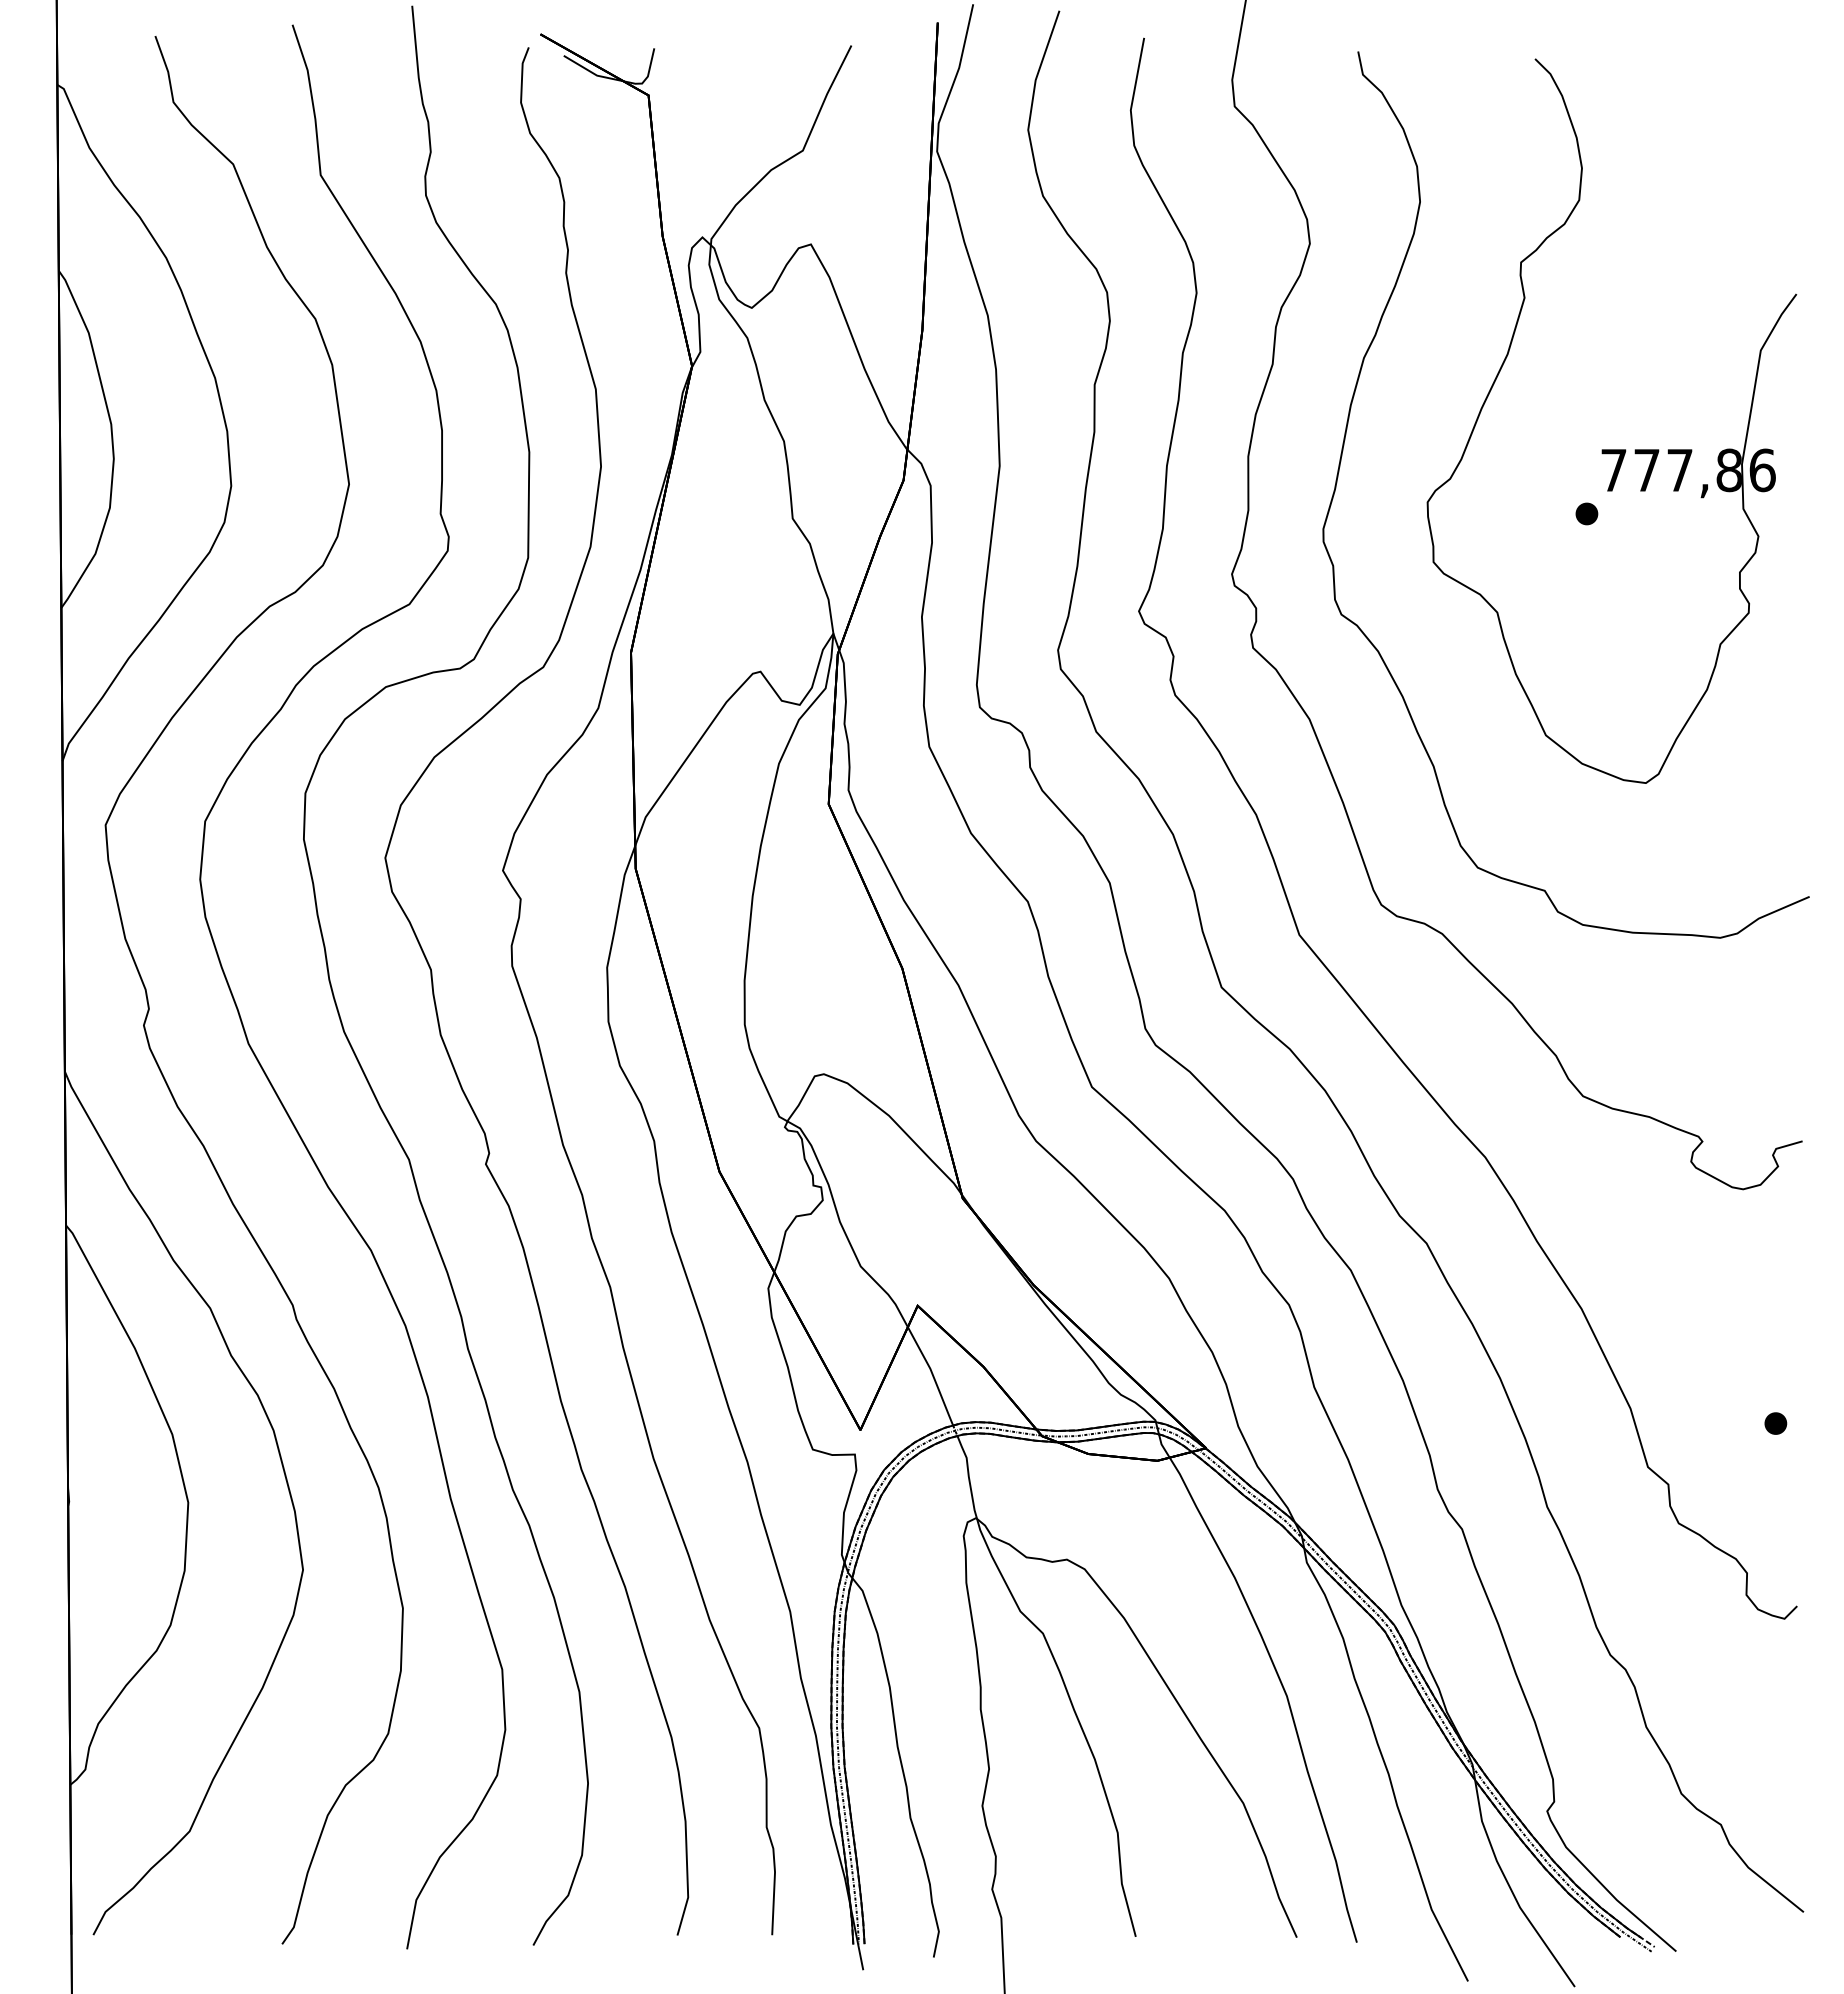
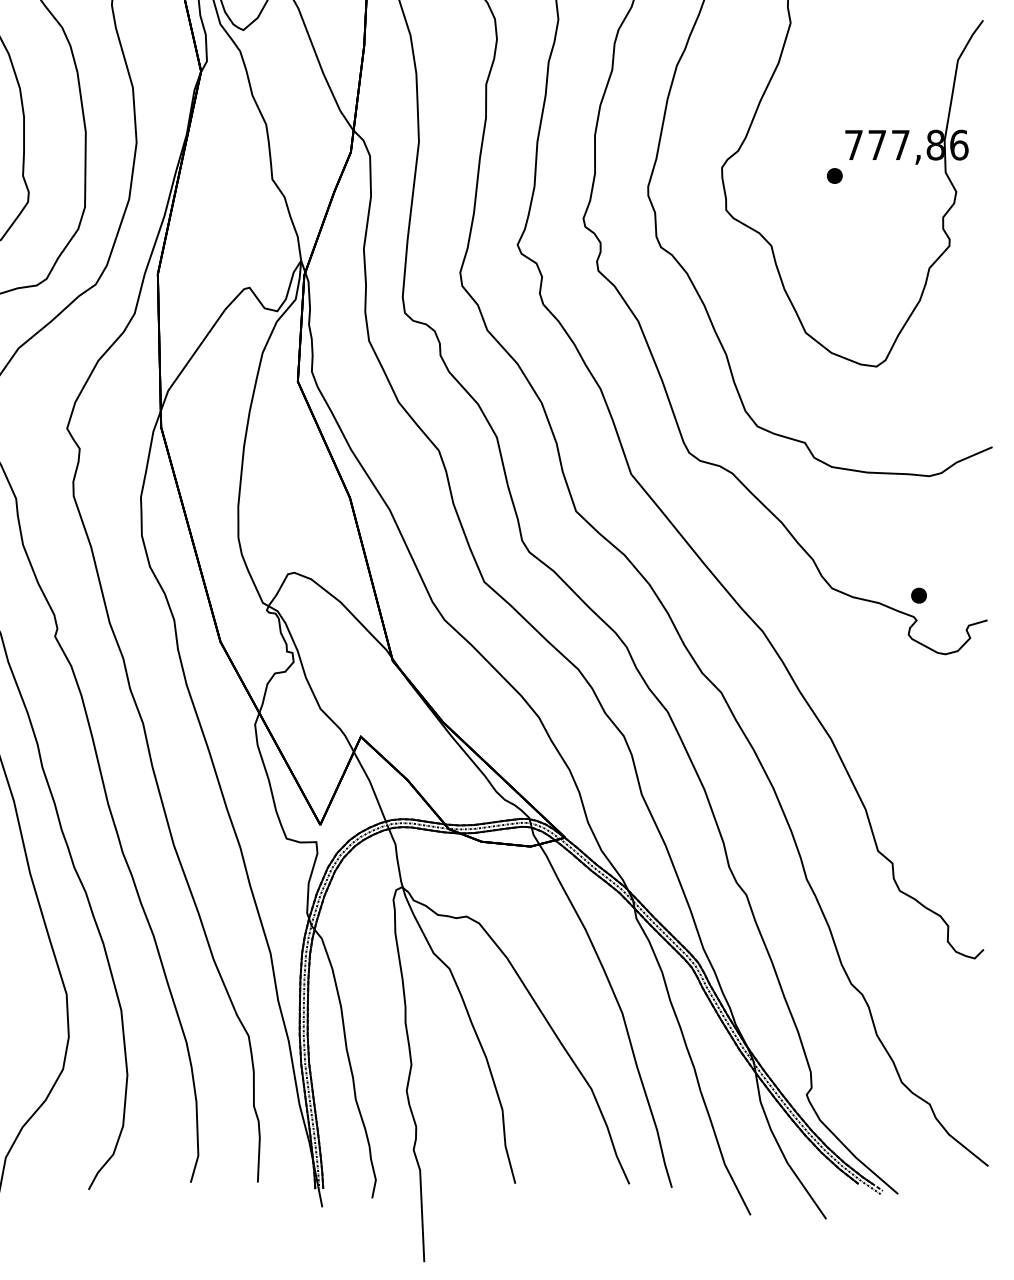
part: (1775, 1423) -> (918, 595), moved

